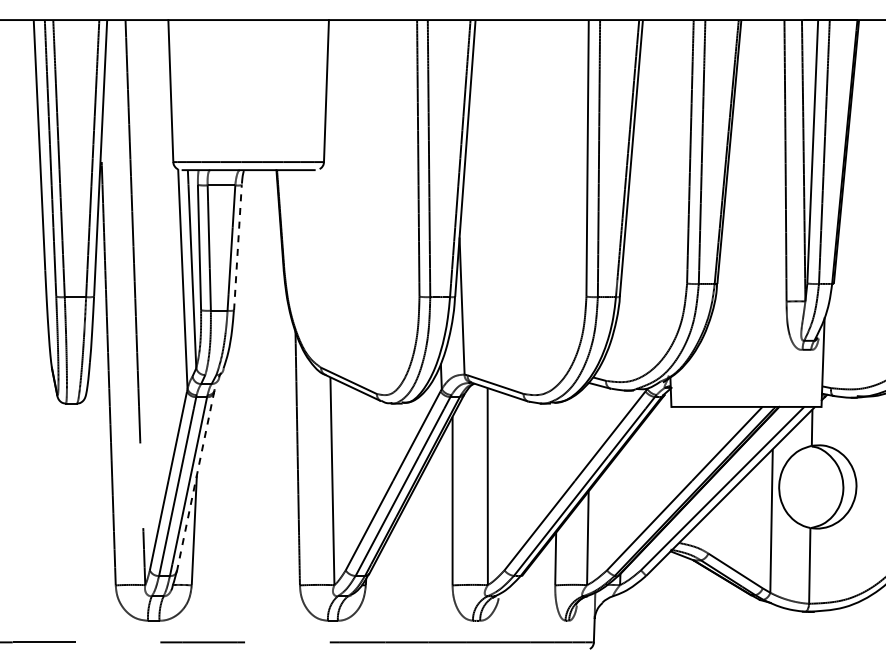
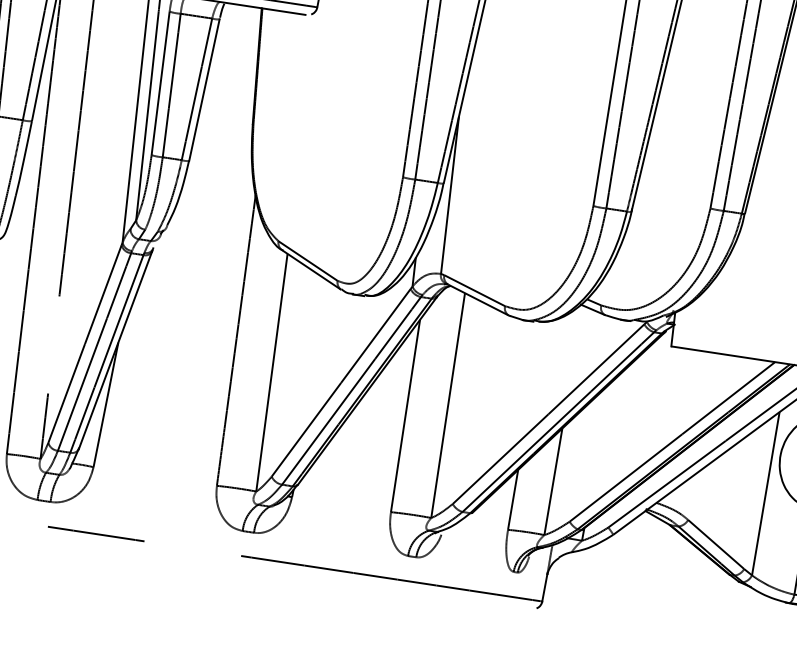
line: (237, 247) -> (203, 89), dashed -> solid
line: (195, 481) -> (115, 349), dashed -> solid

